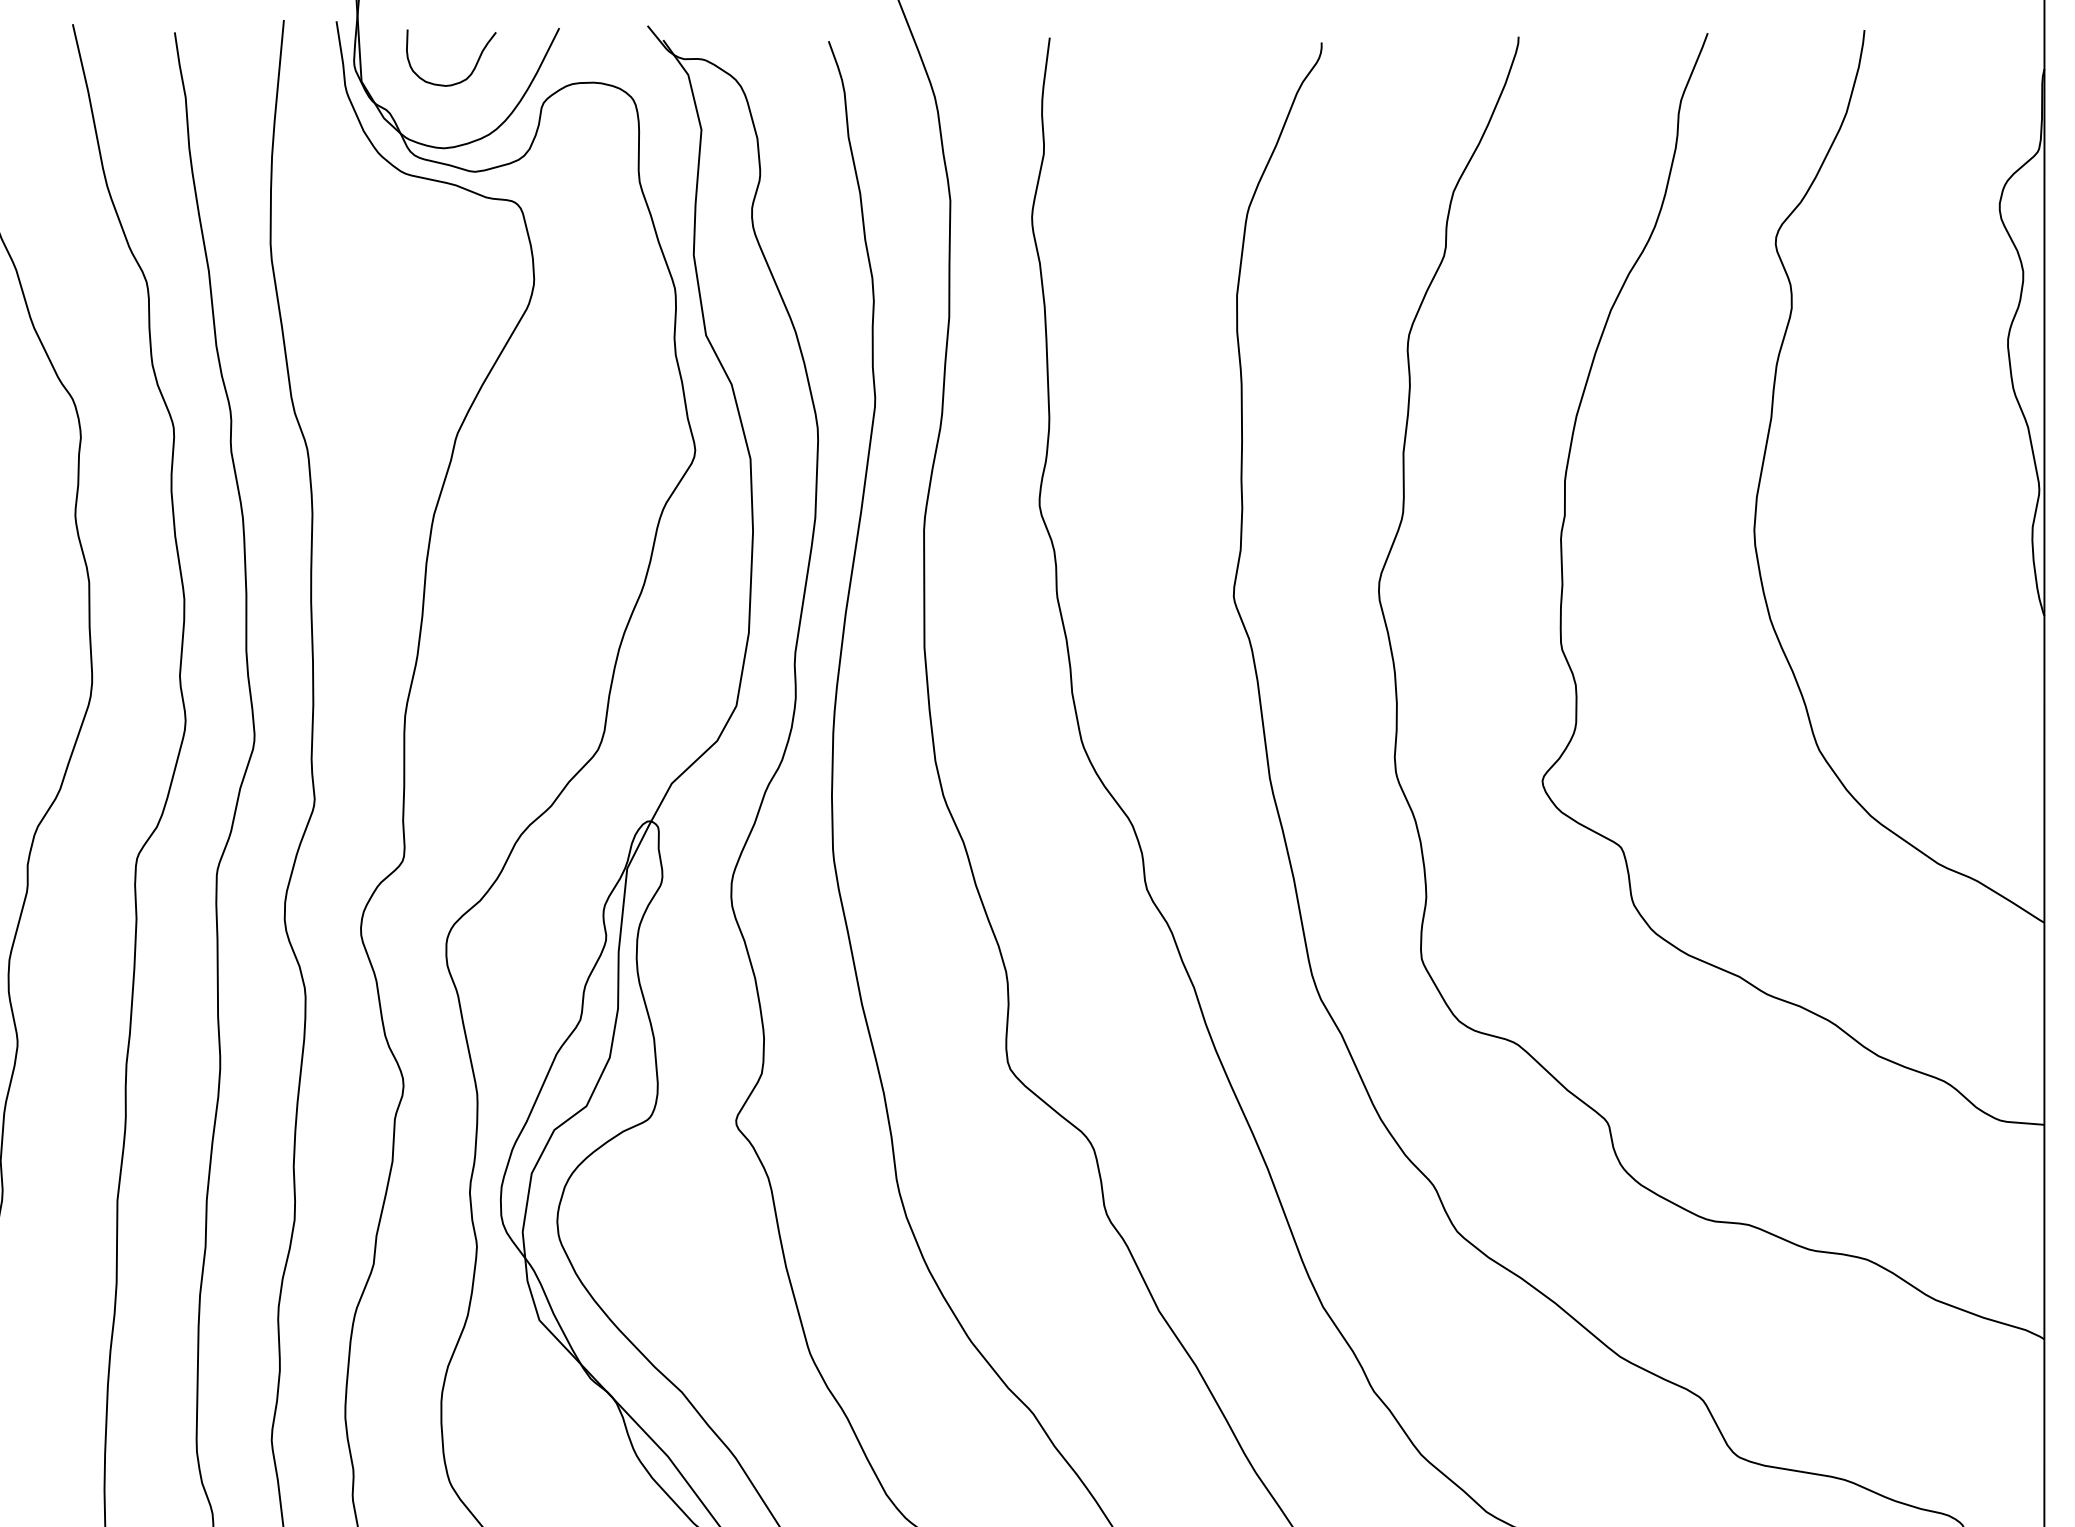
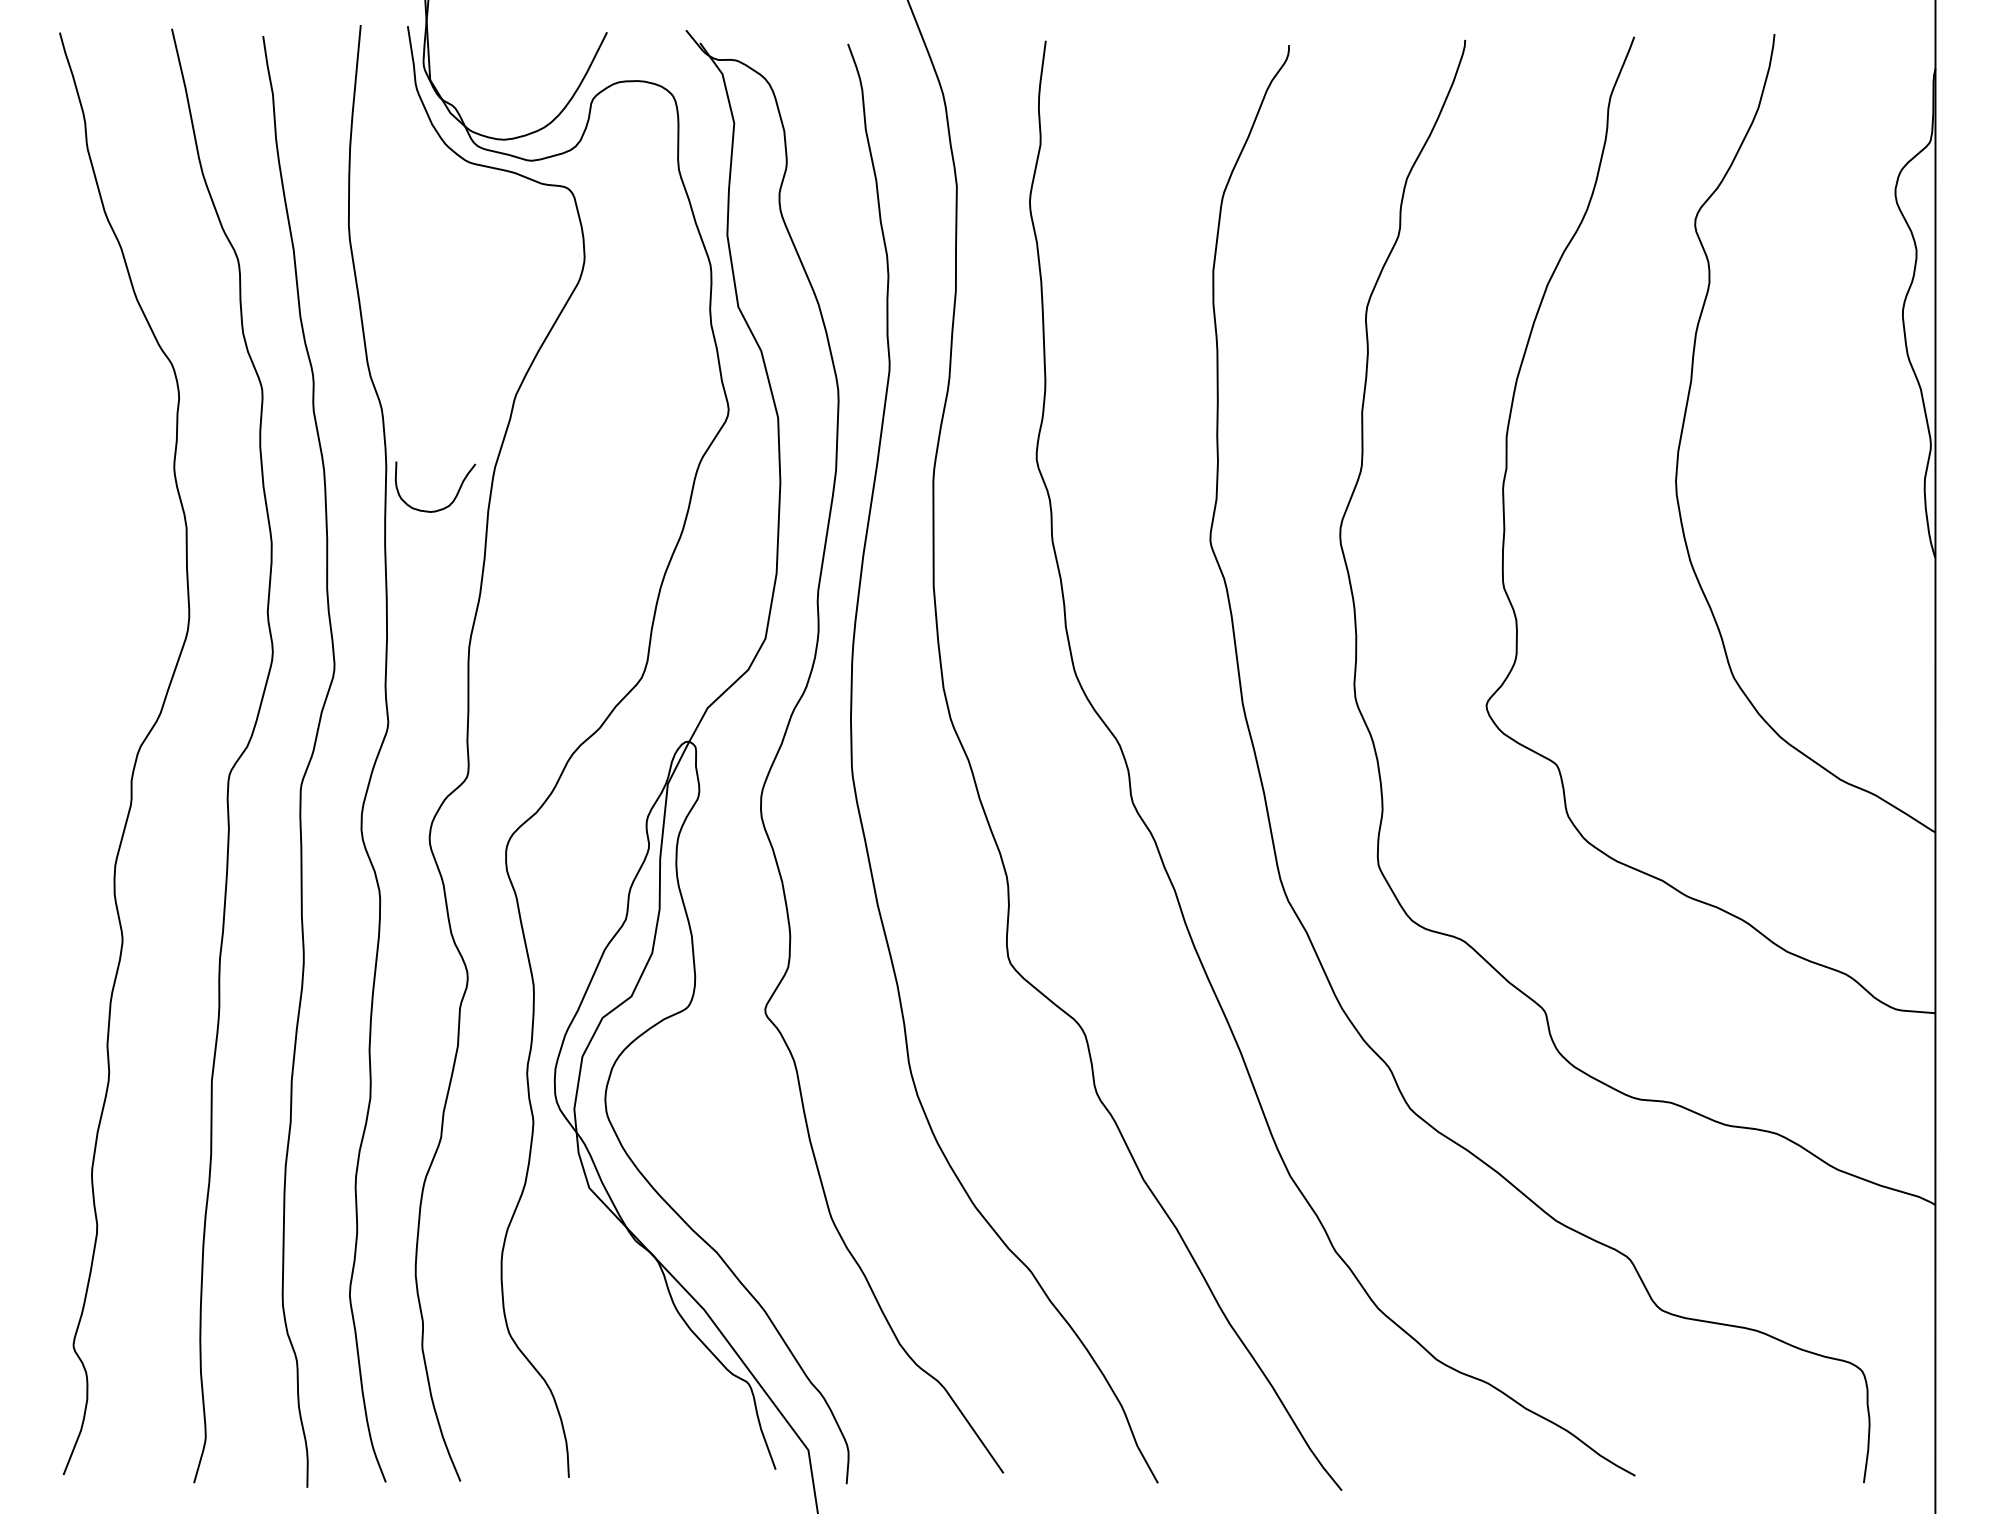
curve: (473, 67) -> (455, 495), moved

